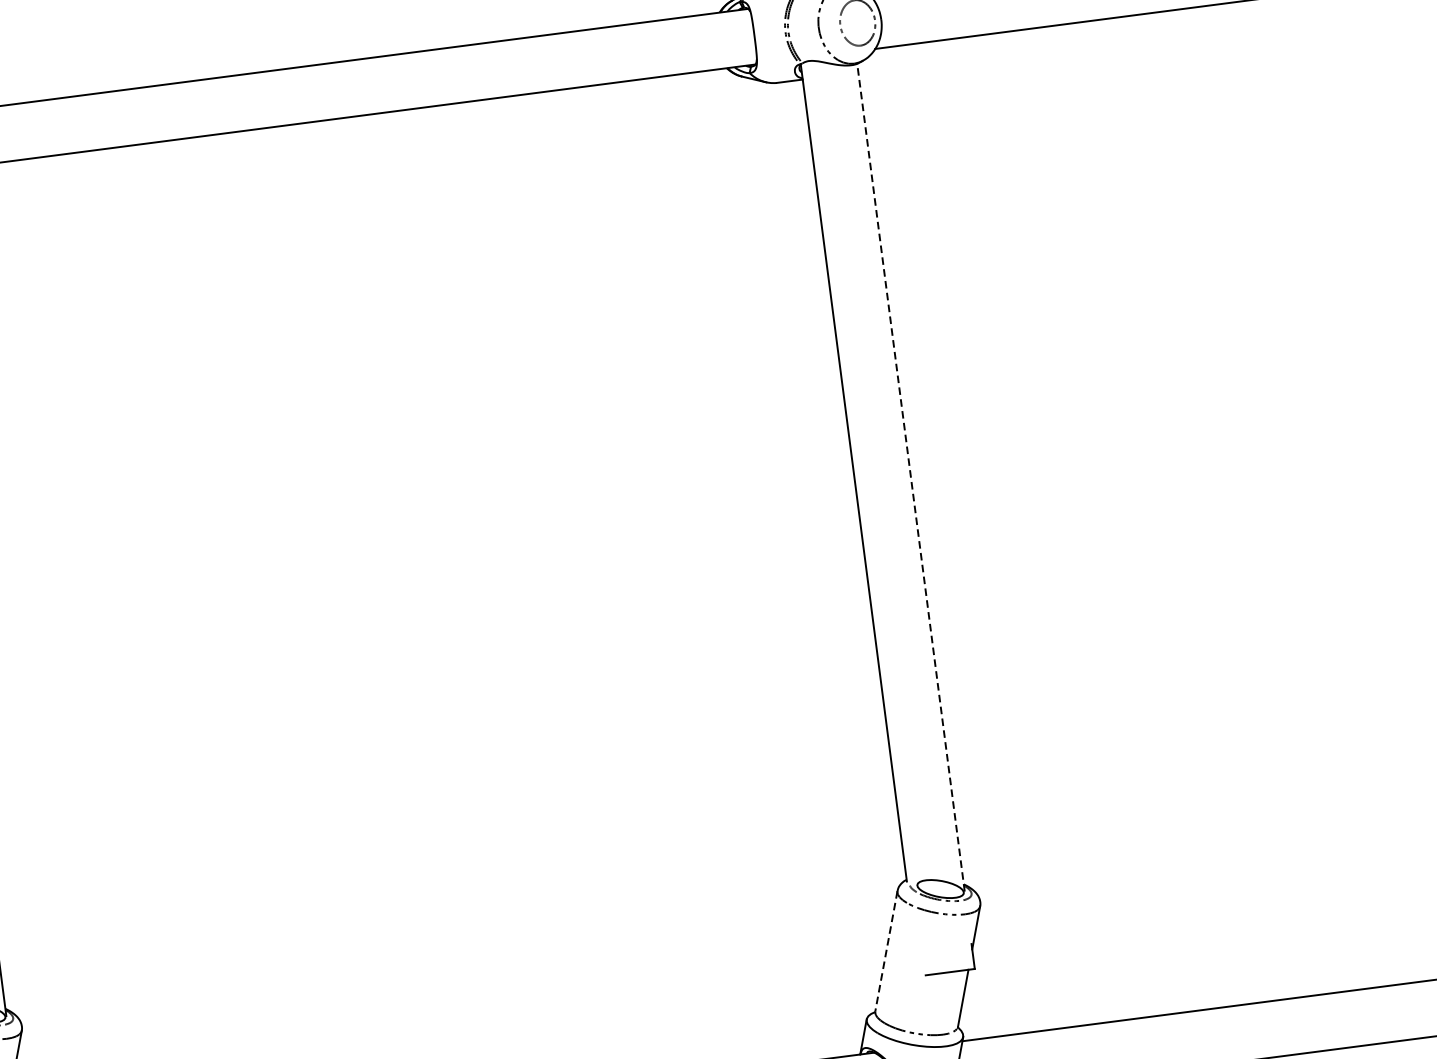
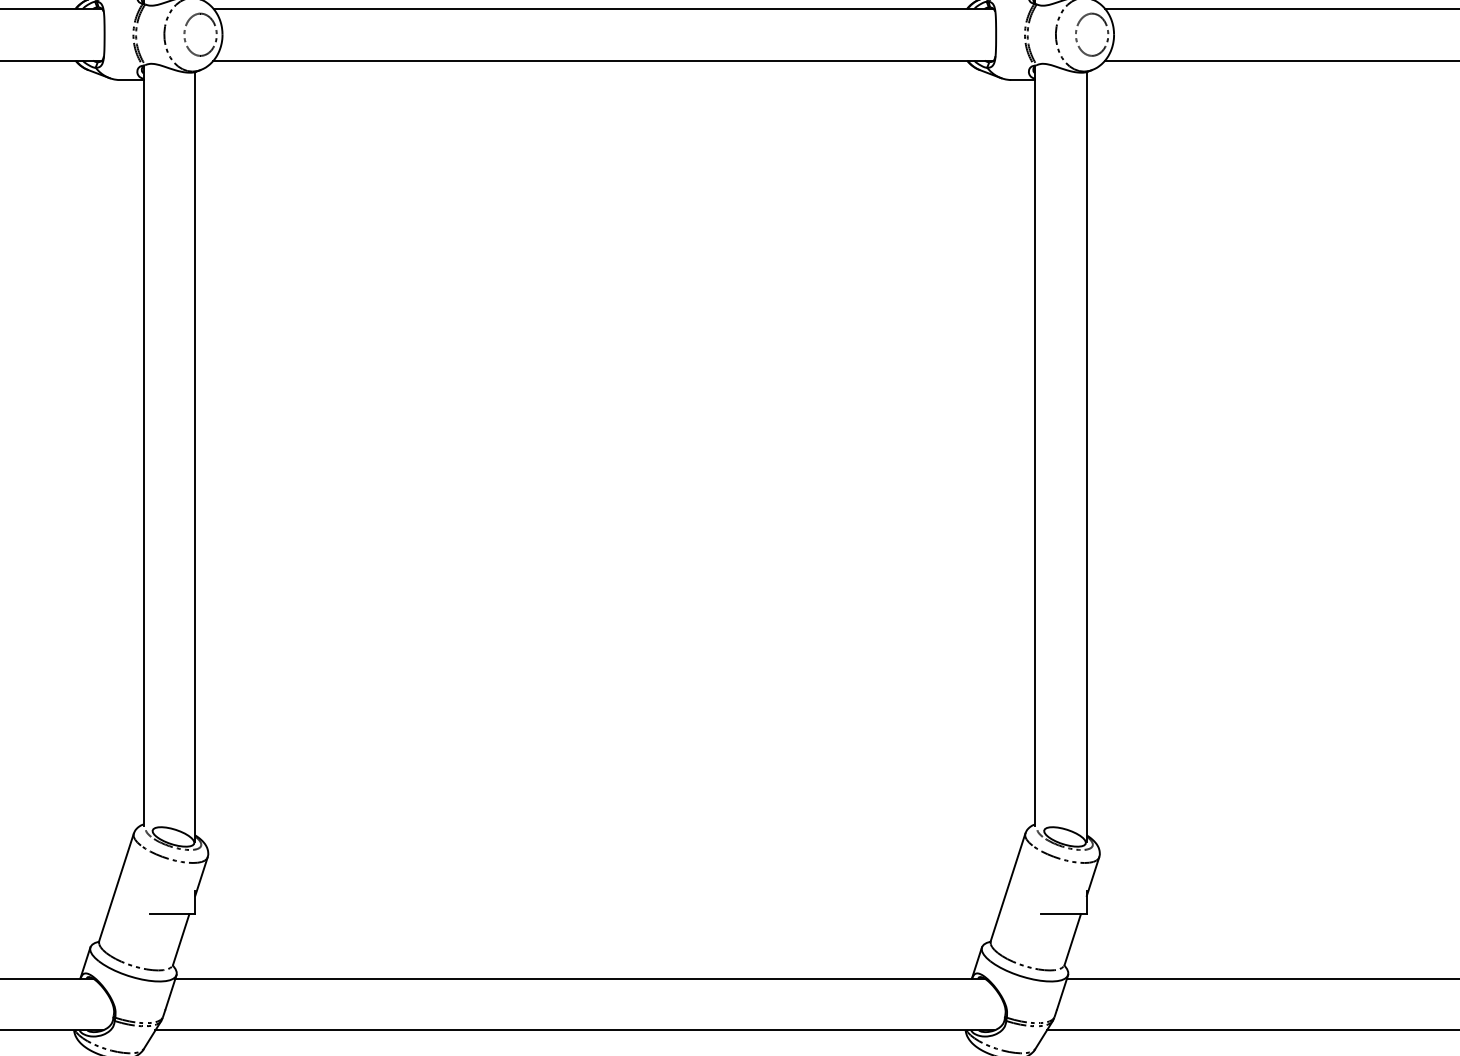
line: (910, 477) -> (1086, 456), dashed -> solid
line: (885, 951) -> (1007, 887), dashed -> solid

